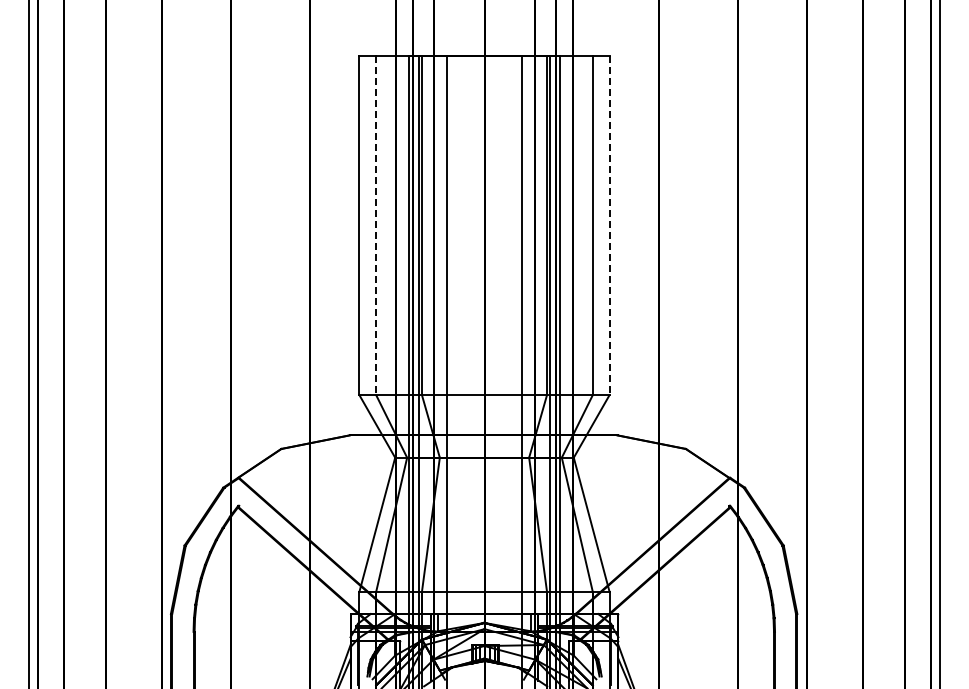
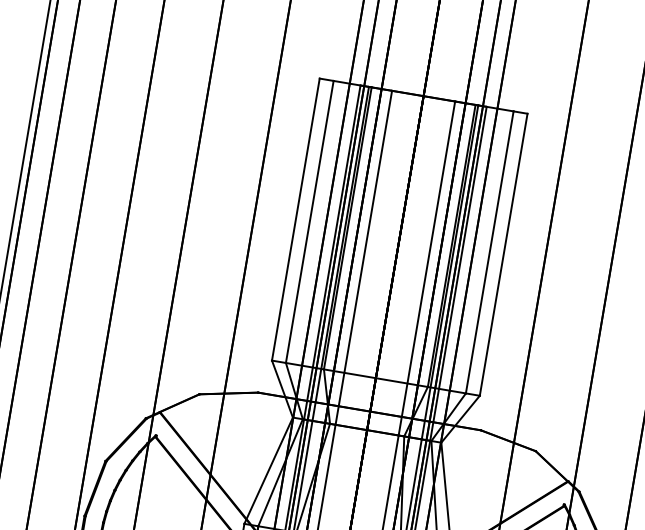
line: (376, 225) -> (310, 221), dashed -> solid
line: (609, 225) -> (503, 254), dashed -> solid

